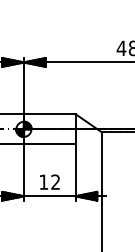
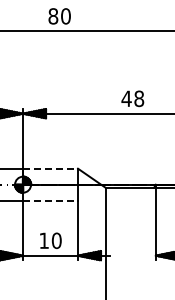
line: (50, 114) -> (51, 168), solid -> dashed
line: (50, 144) -> (51, 200), solid -> dashed
text: (55, 181) -> (56, 240), 12 -> 10

